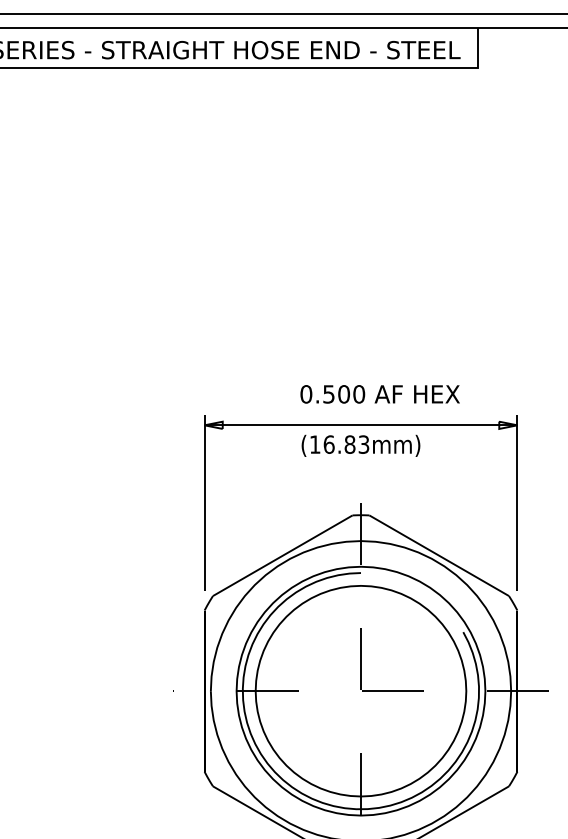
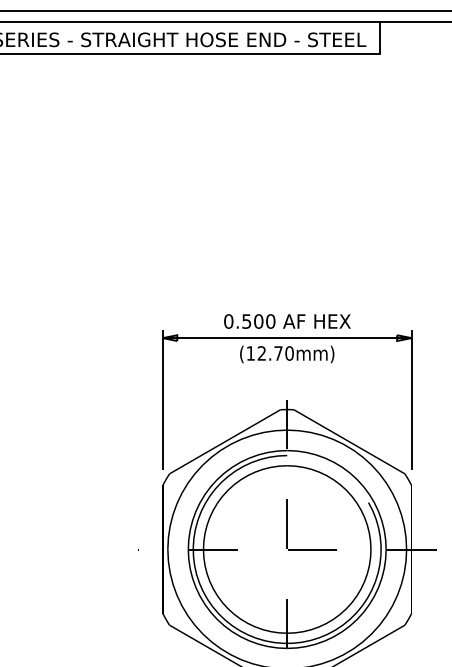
text: (380, 394) -> (287, 321), moved
text: (346, 444) -> (275, 353), (16.83mm) -> (12.70mm)

